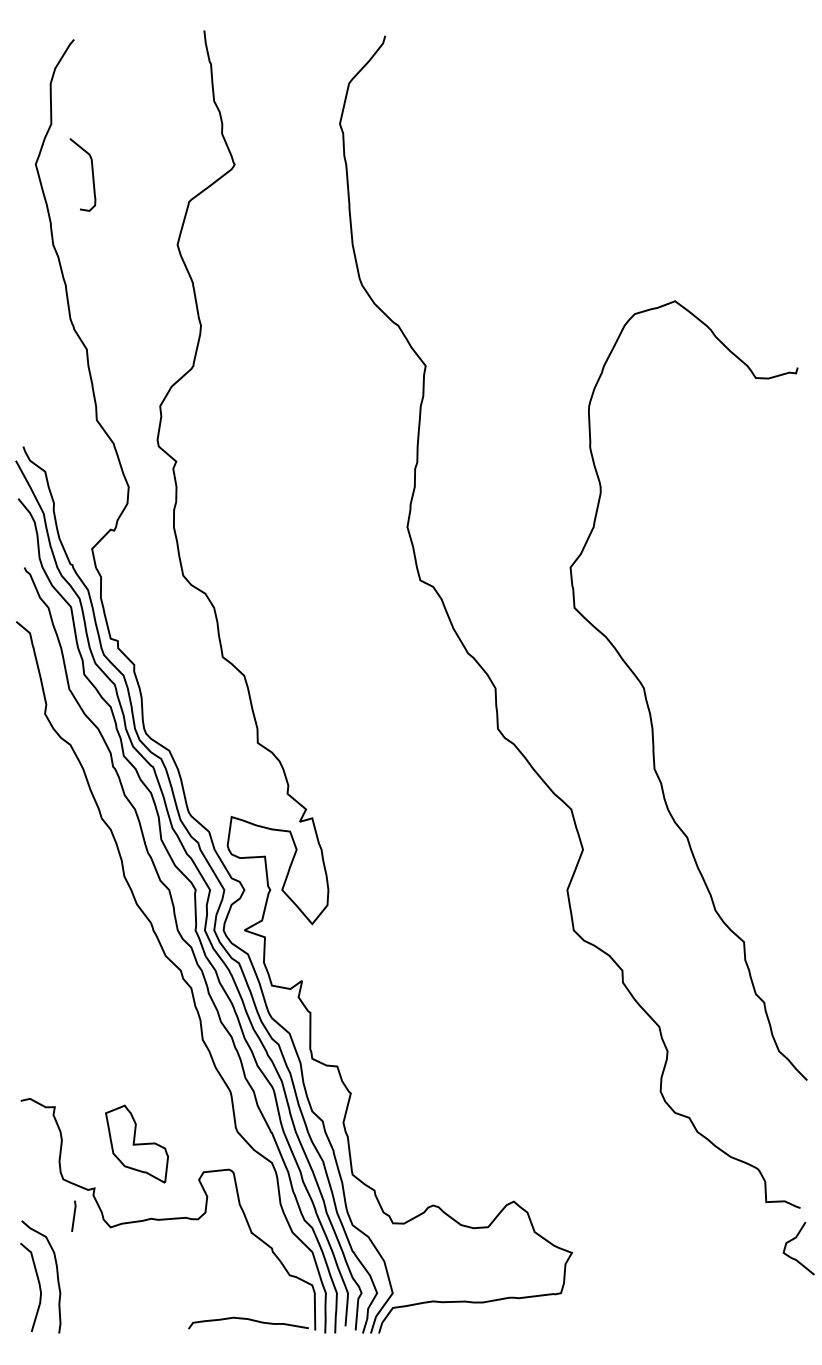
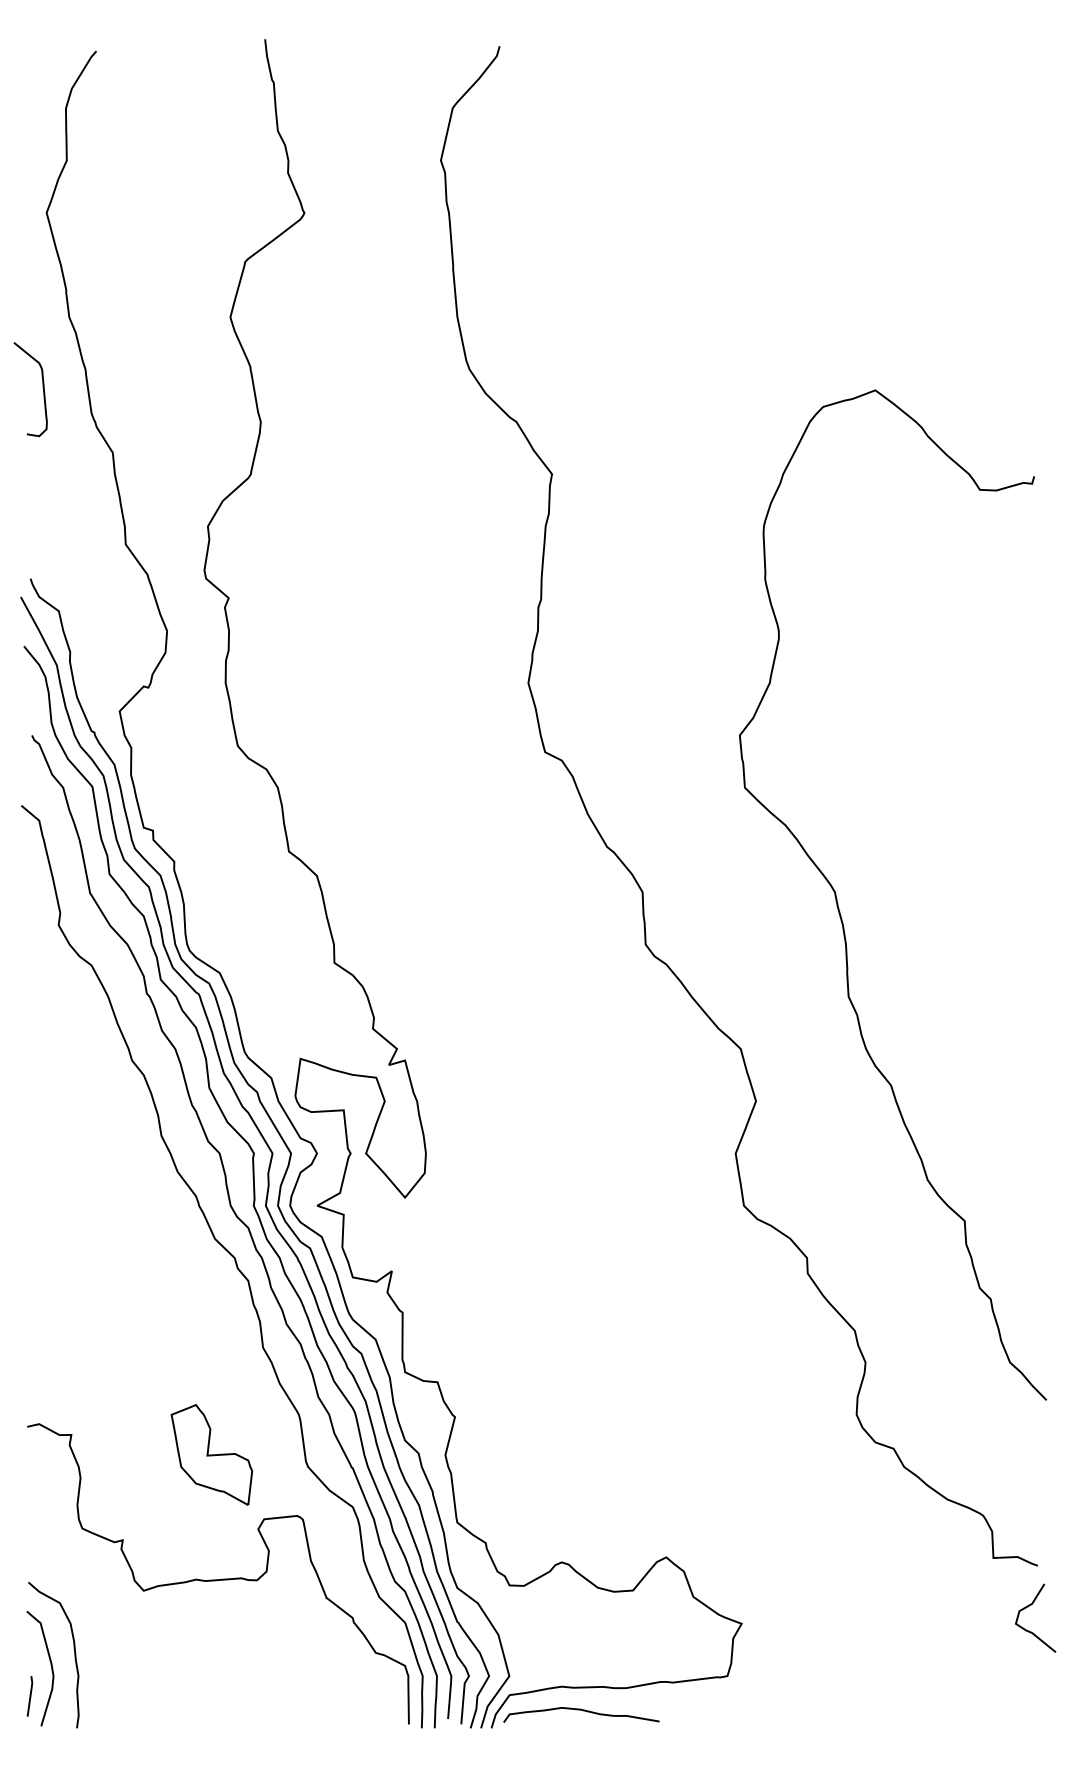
curve: (91, 173) -> (42, 387), moved
part: (136, 1143) -> (211, 1454), moved
line: (73, 1216) -> (29, 1696), moved
curve: (250, 1320) -> (583, 1711), moved

